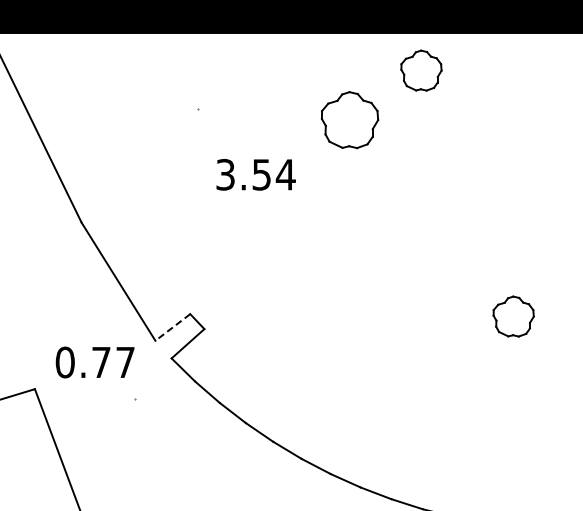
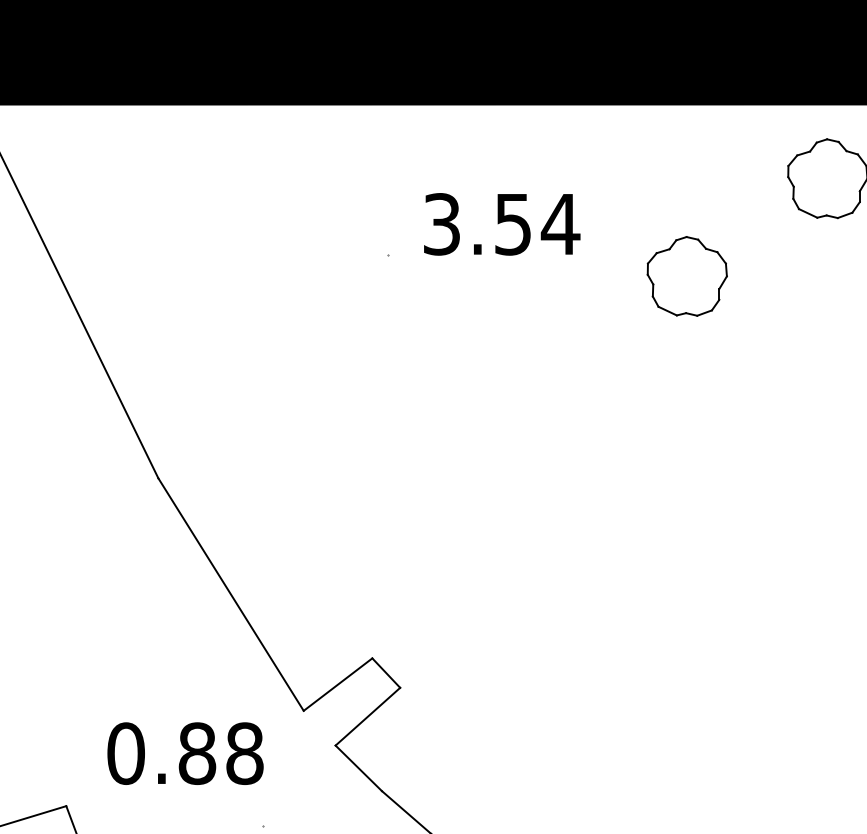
part: (350, 120) -> (687, 276), size x0.71
text: (255, 174) -> (500, 223), moved
line: (172, 327) -> (337, 684), dashed -> solid
text: (113, 362) -> (221, 753), 0.77 -> 0.88

